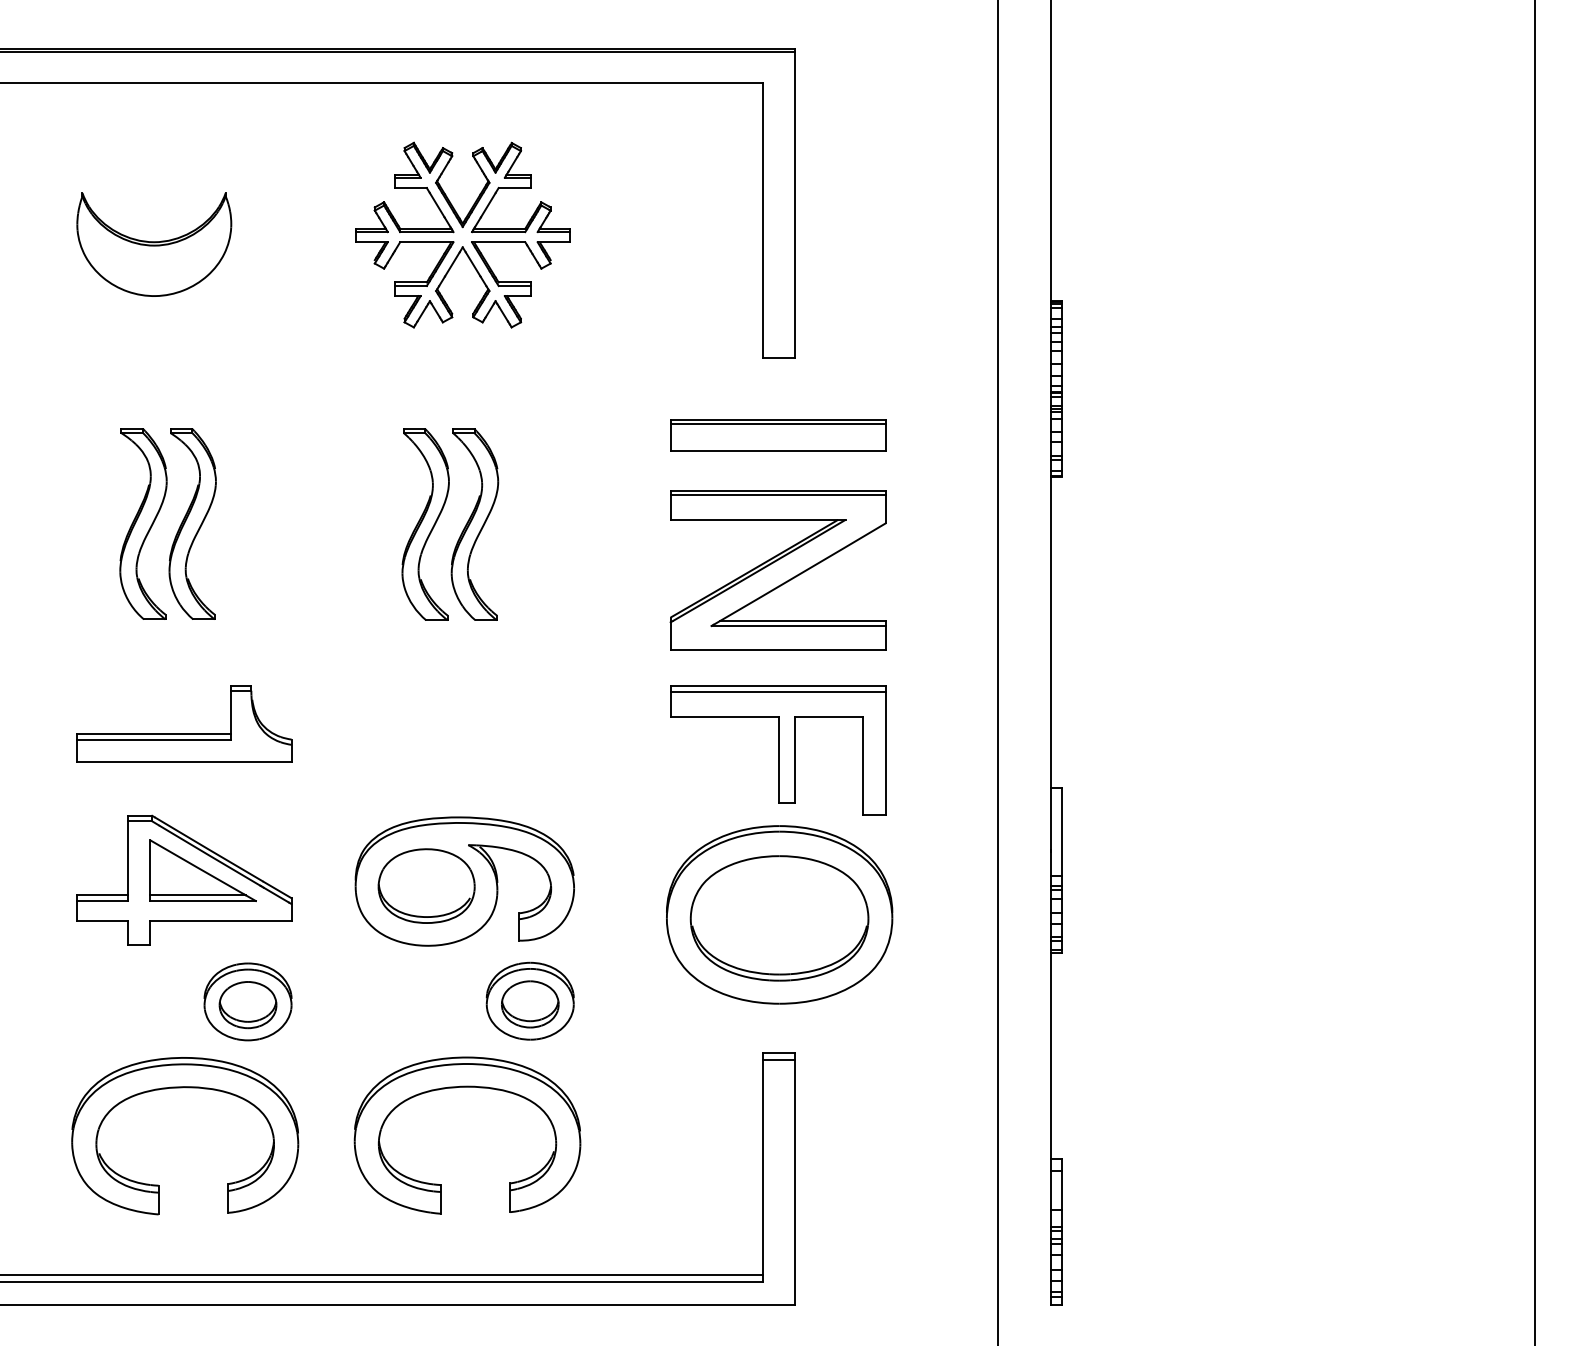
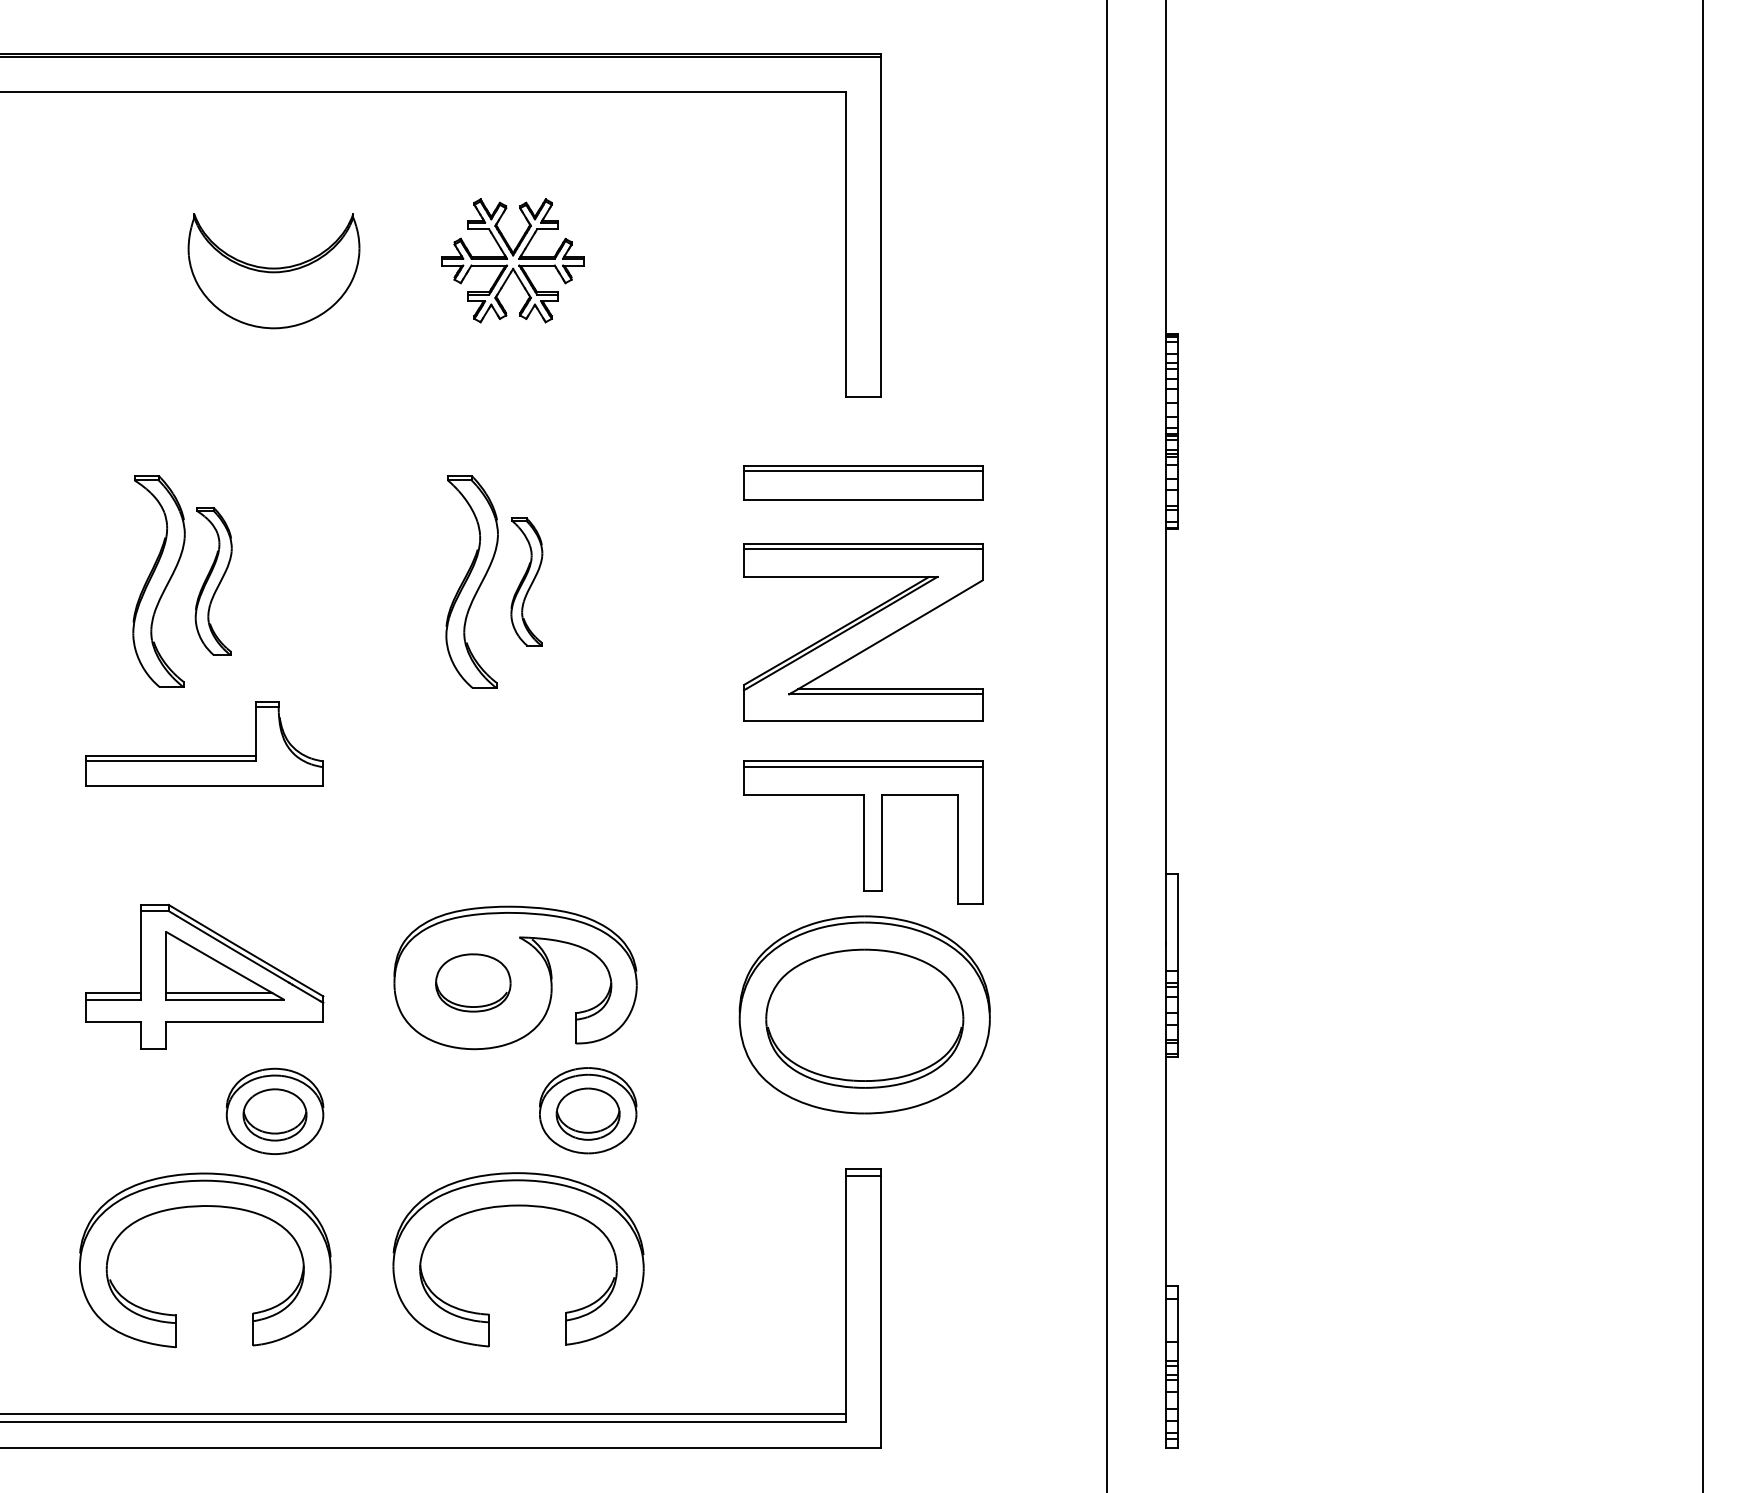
part: (462, 234) -> (512, 260), size x0.6
part: (153, 244) -> (273, 271), moved
part: (192, 524) -> (213, 581), size x0.7
part: (474, 524) -> (526, 581), size x0.6
part: (184, 734) -> (204, 755), moved
part: (426, 885) -> (473, 982), size x0.7

